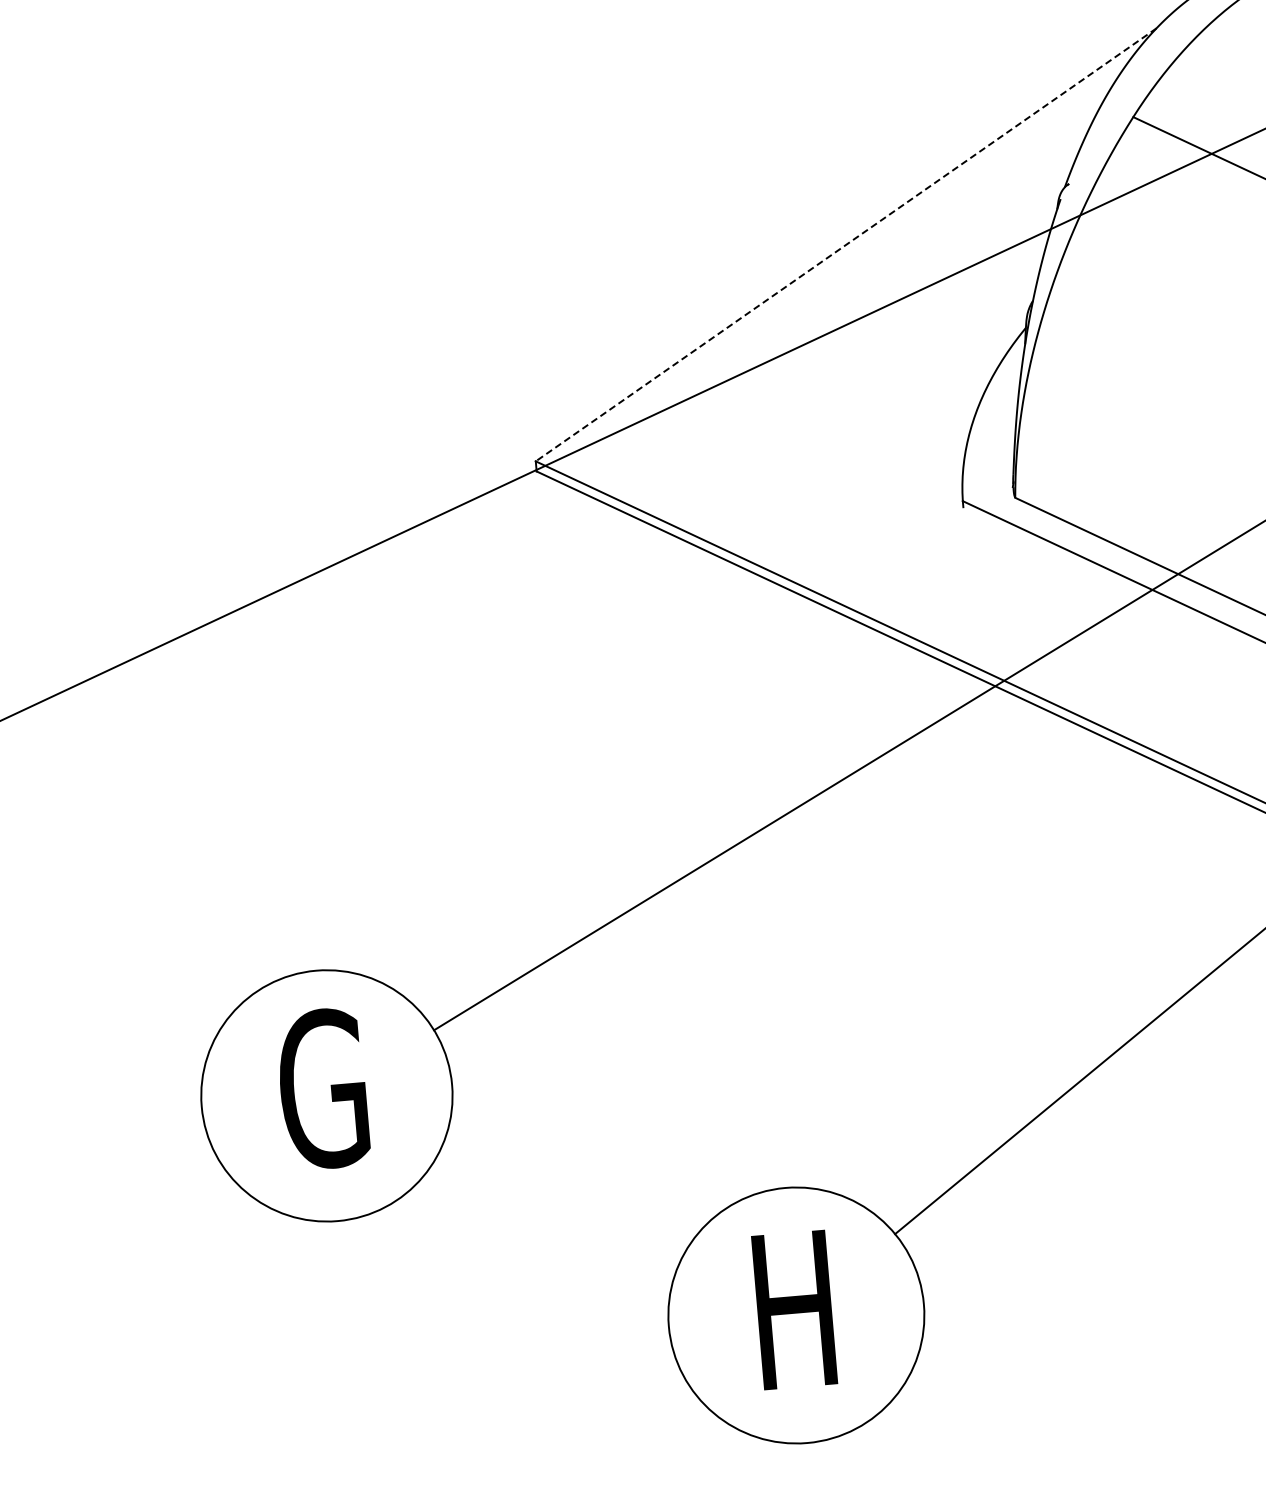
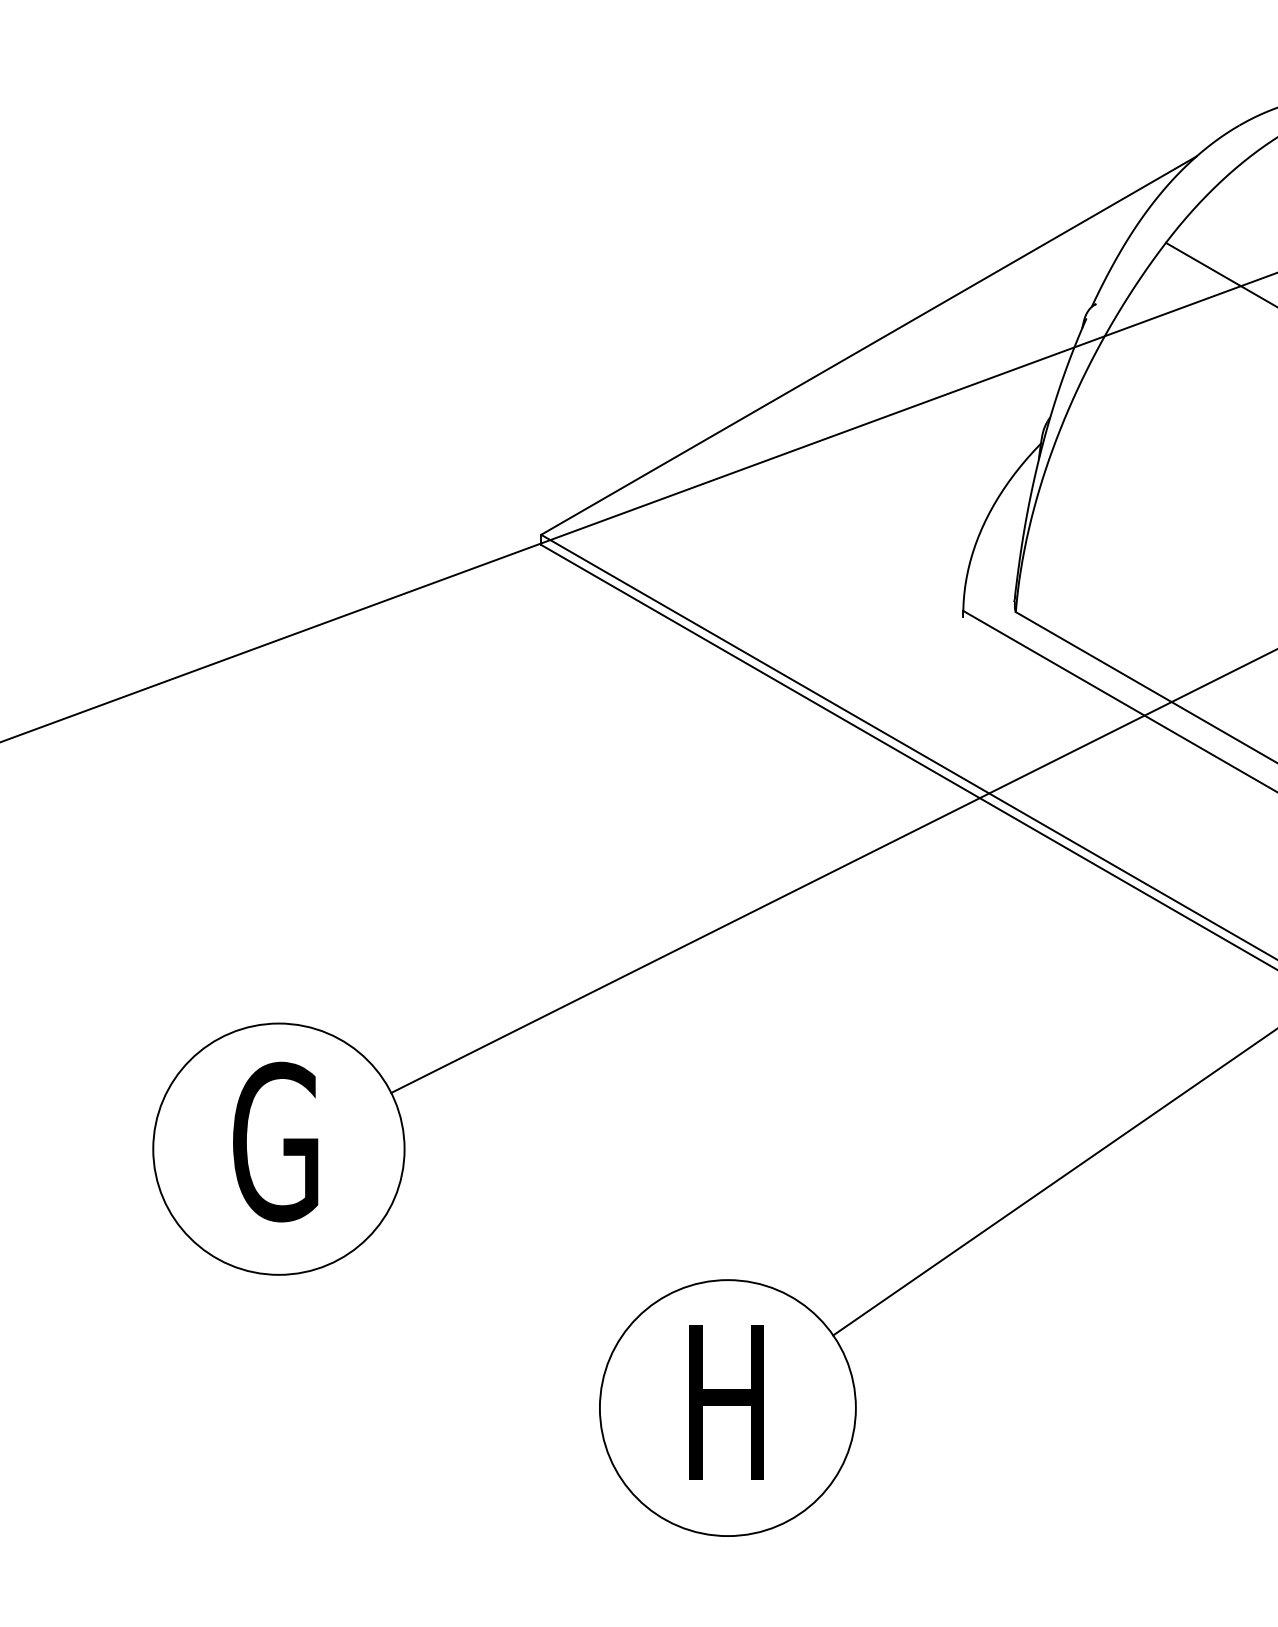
line: (845, 244) -> (868, 345), dashed -> solid

